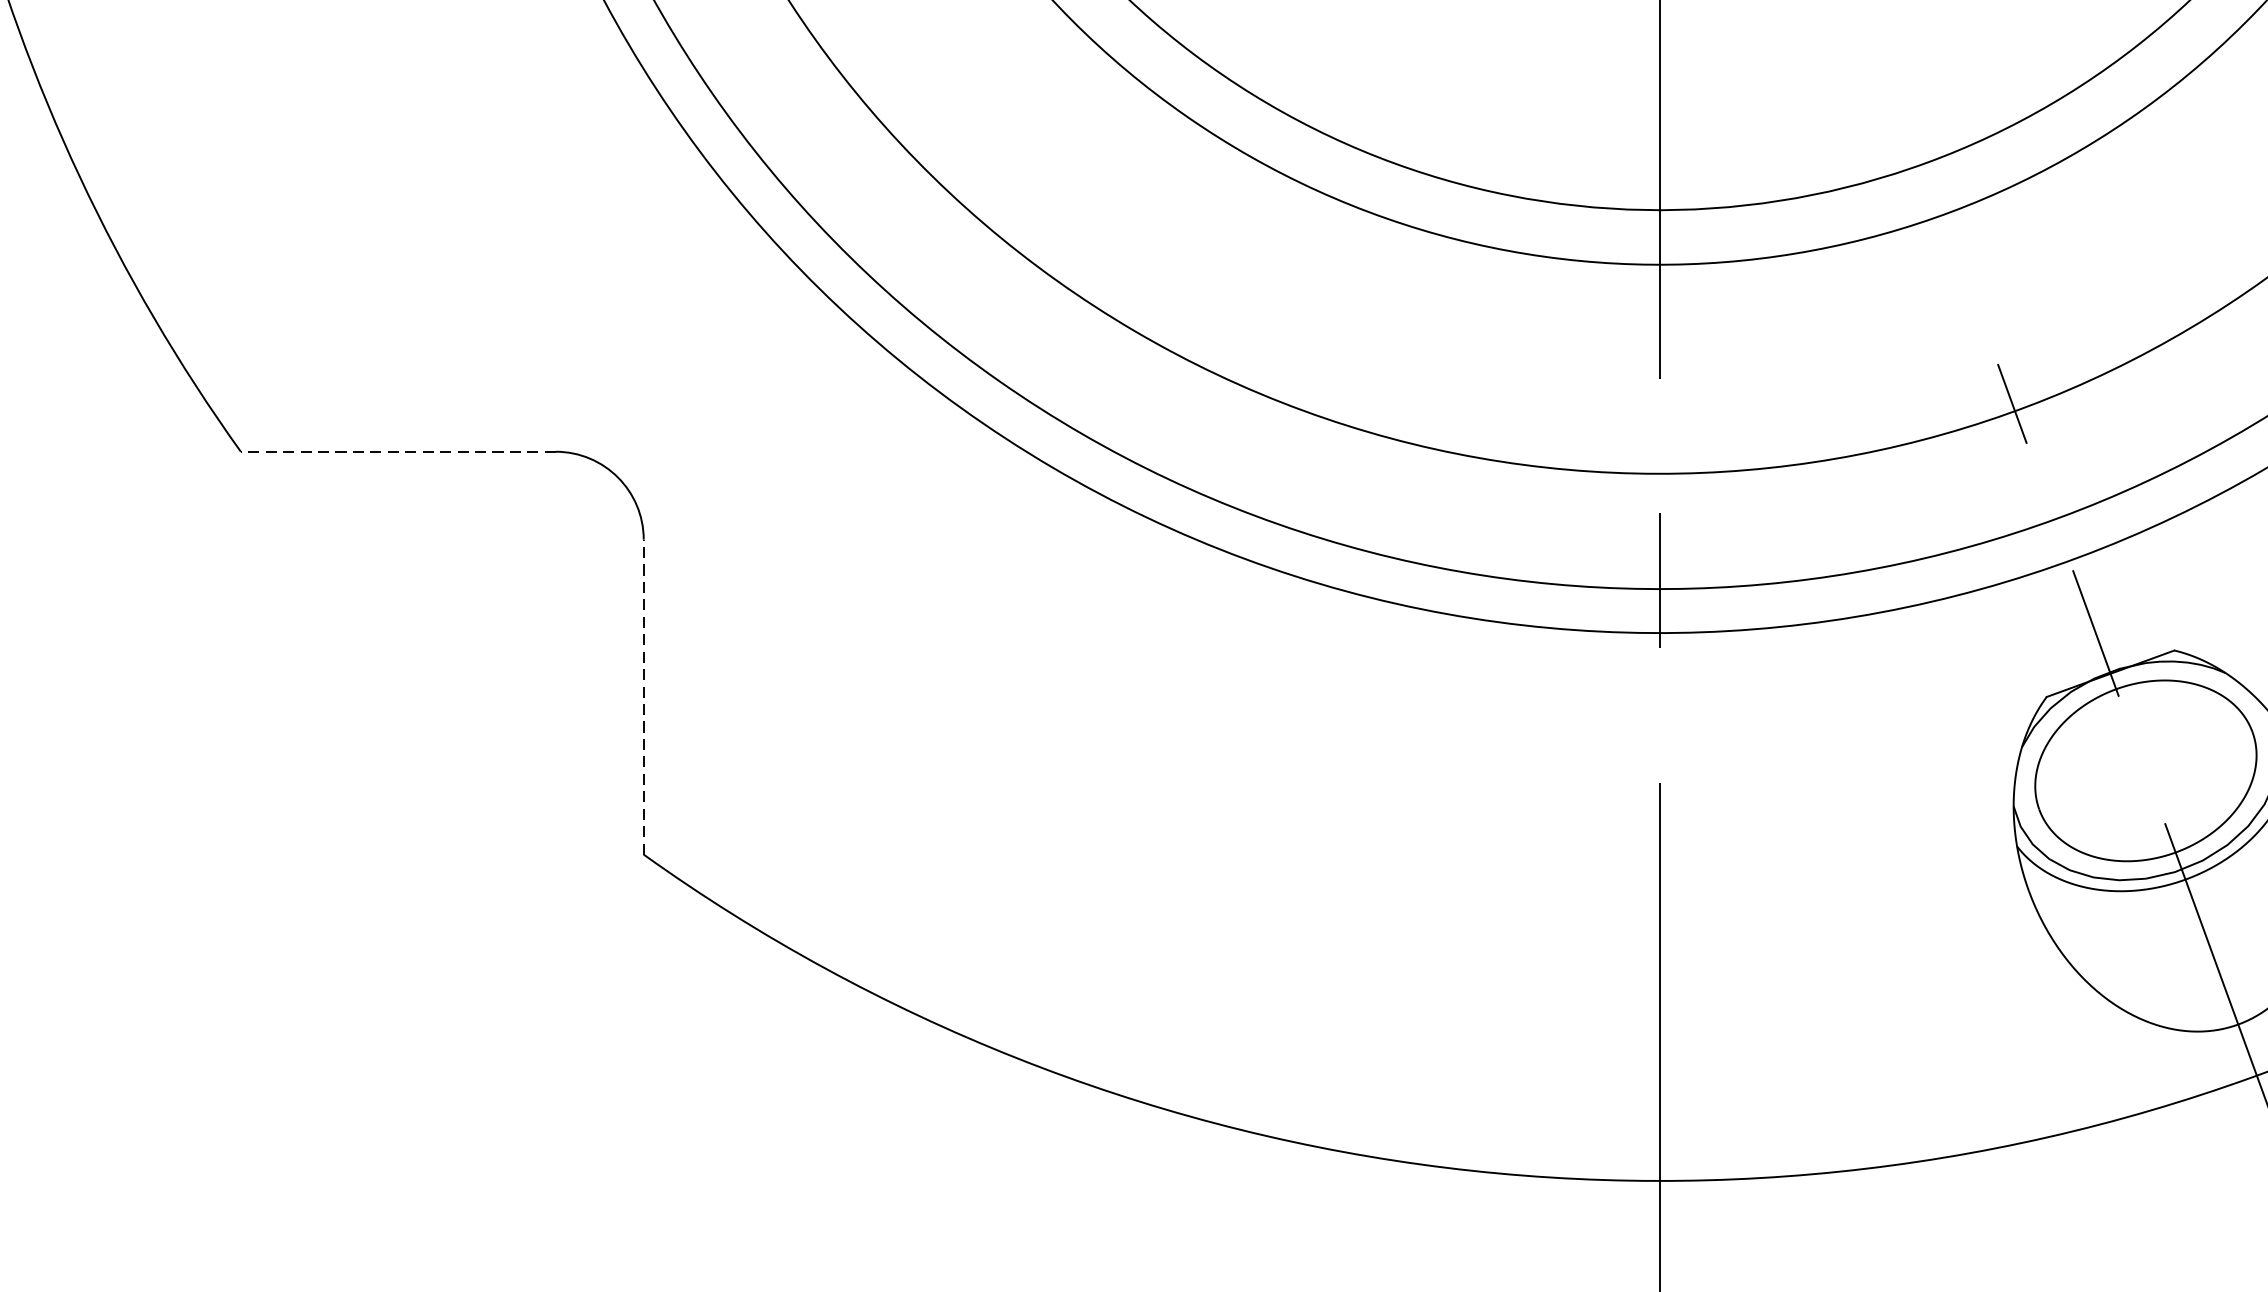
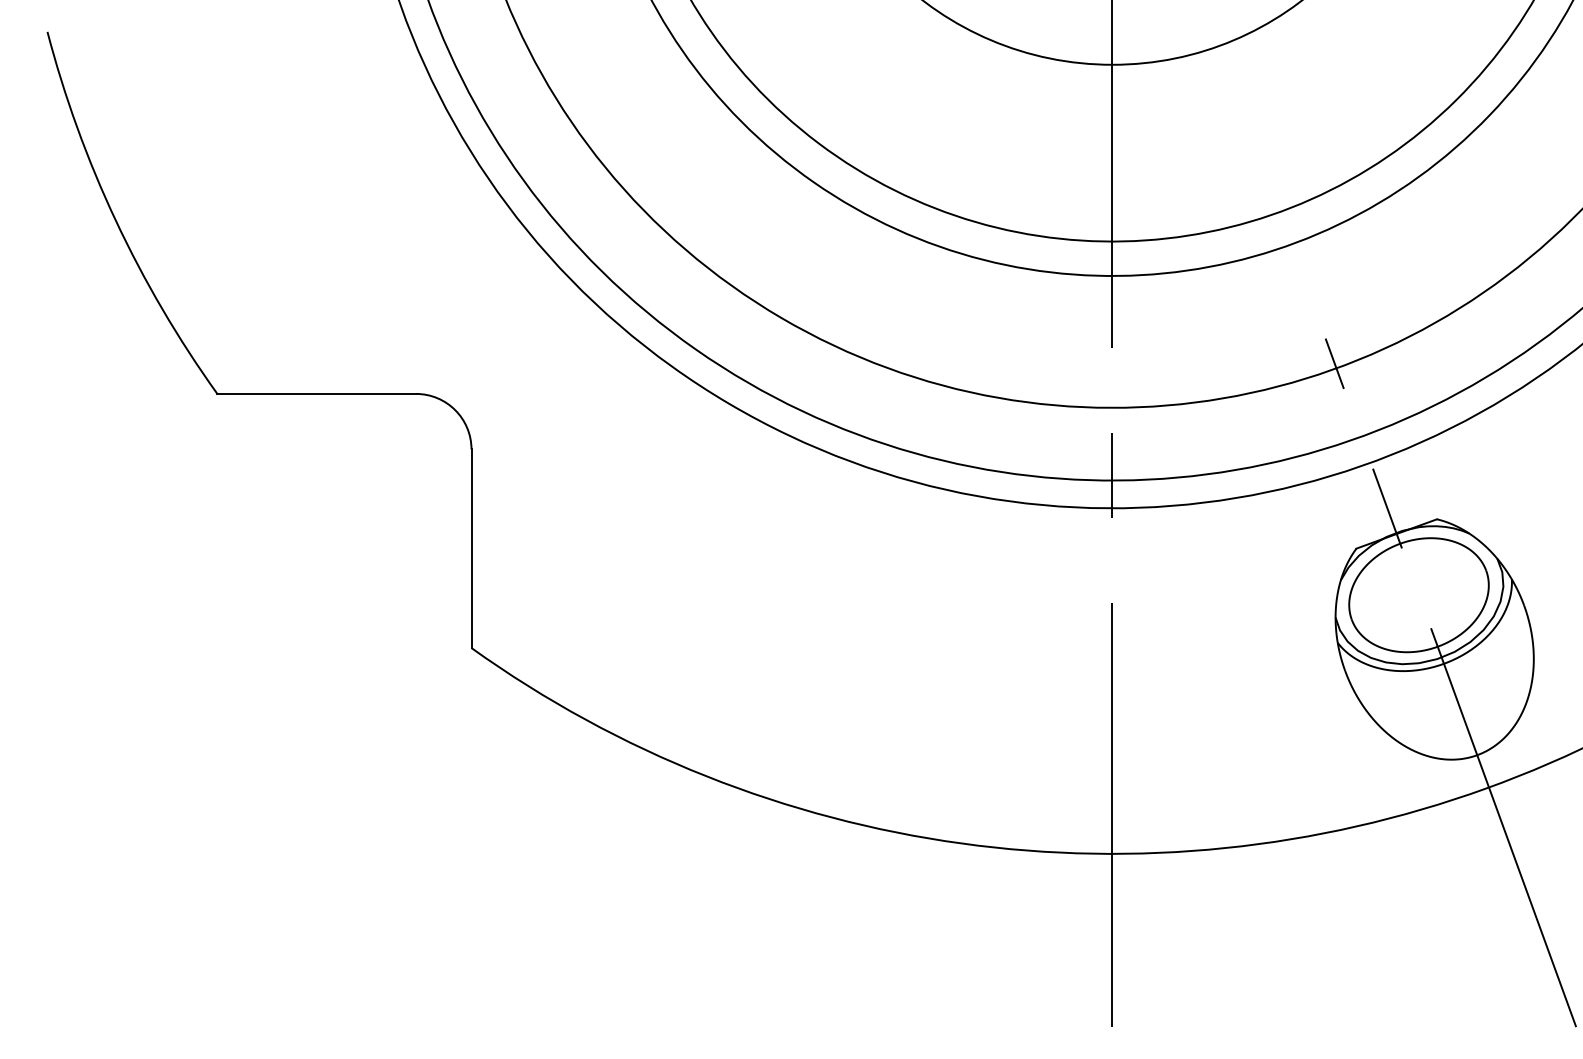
line: (397, 451) -> (316, 393), dashed -> solid
line: (643, 696) -> (471, 548), dashed -> solid

